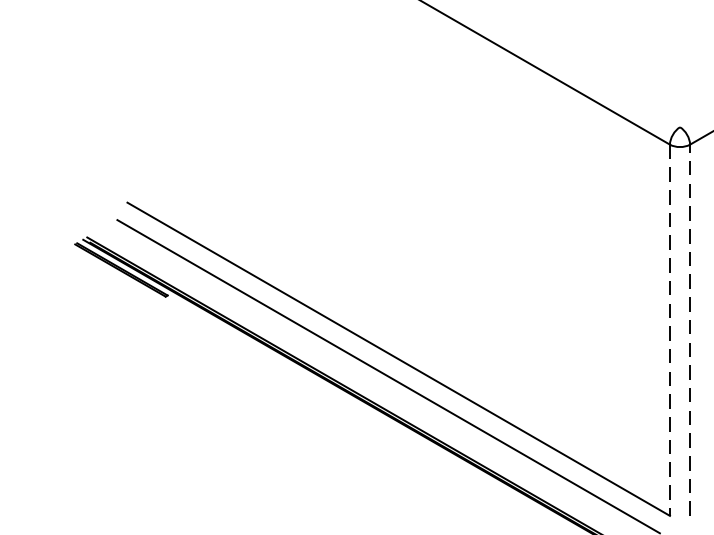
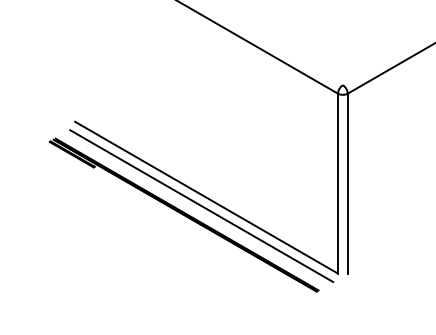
line: (670, 330) -> (338, 183), dashed -> solid
line: (689, 330) -> (347, 183), dashed -> solid

